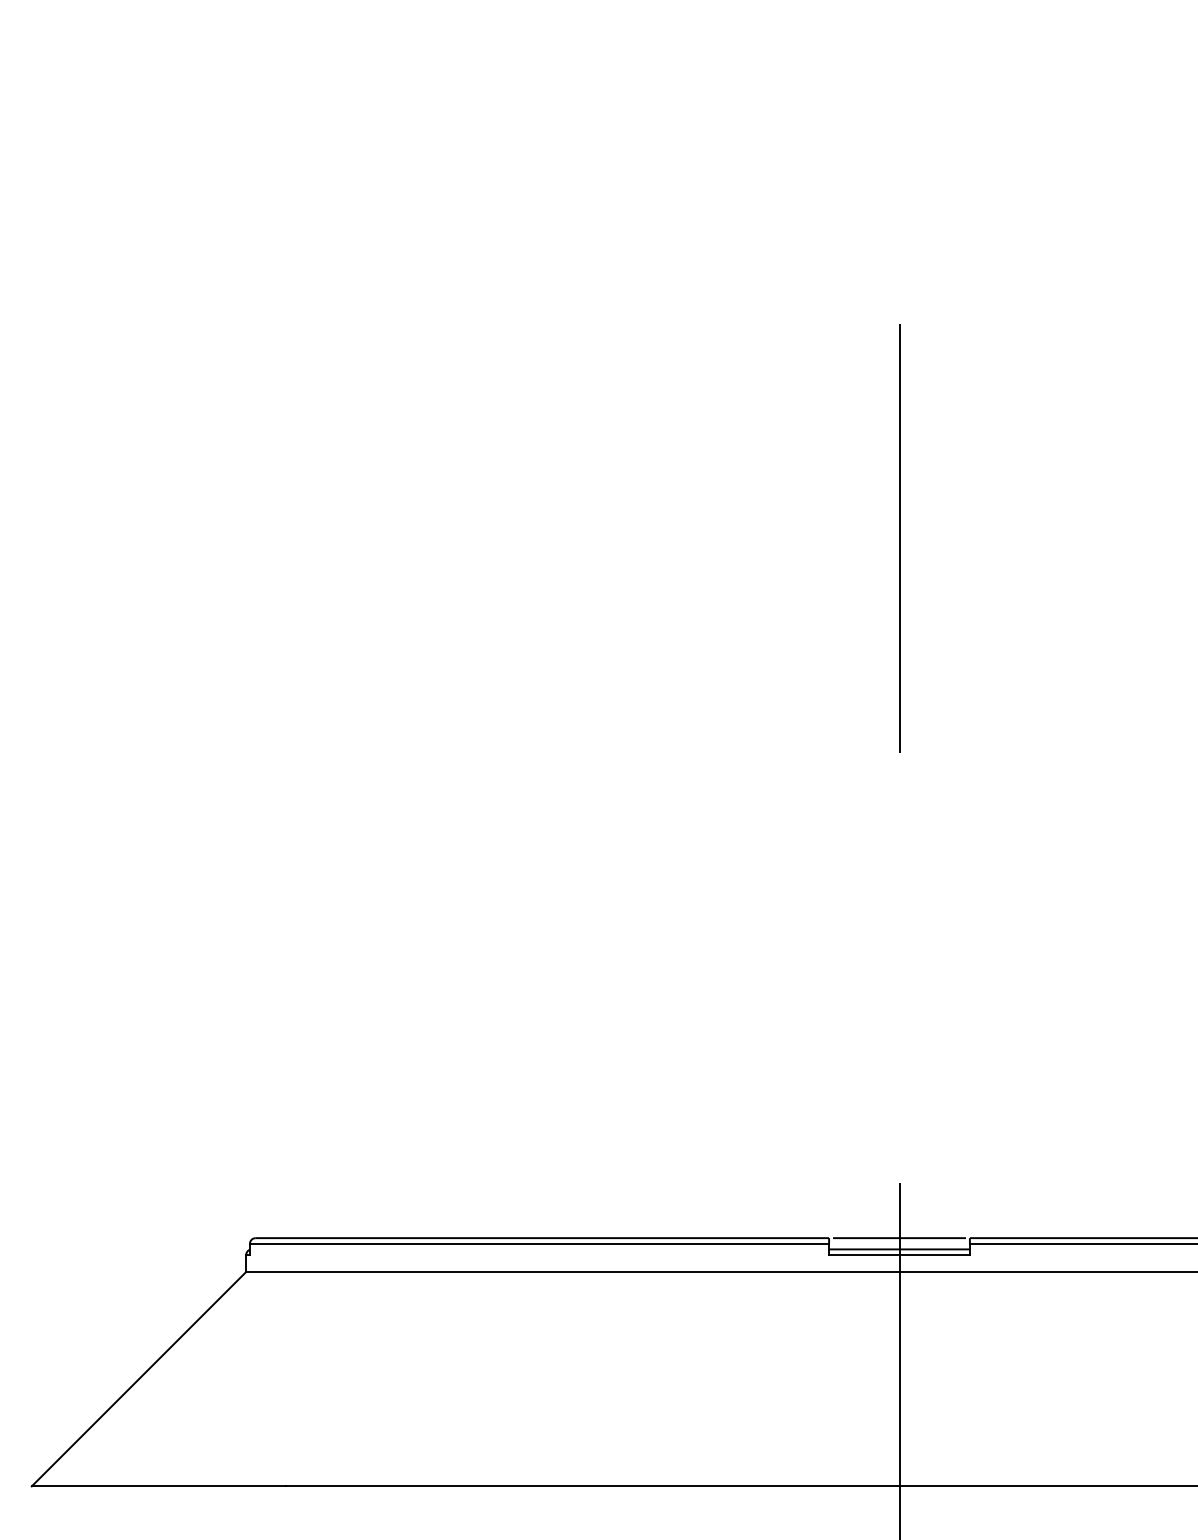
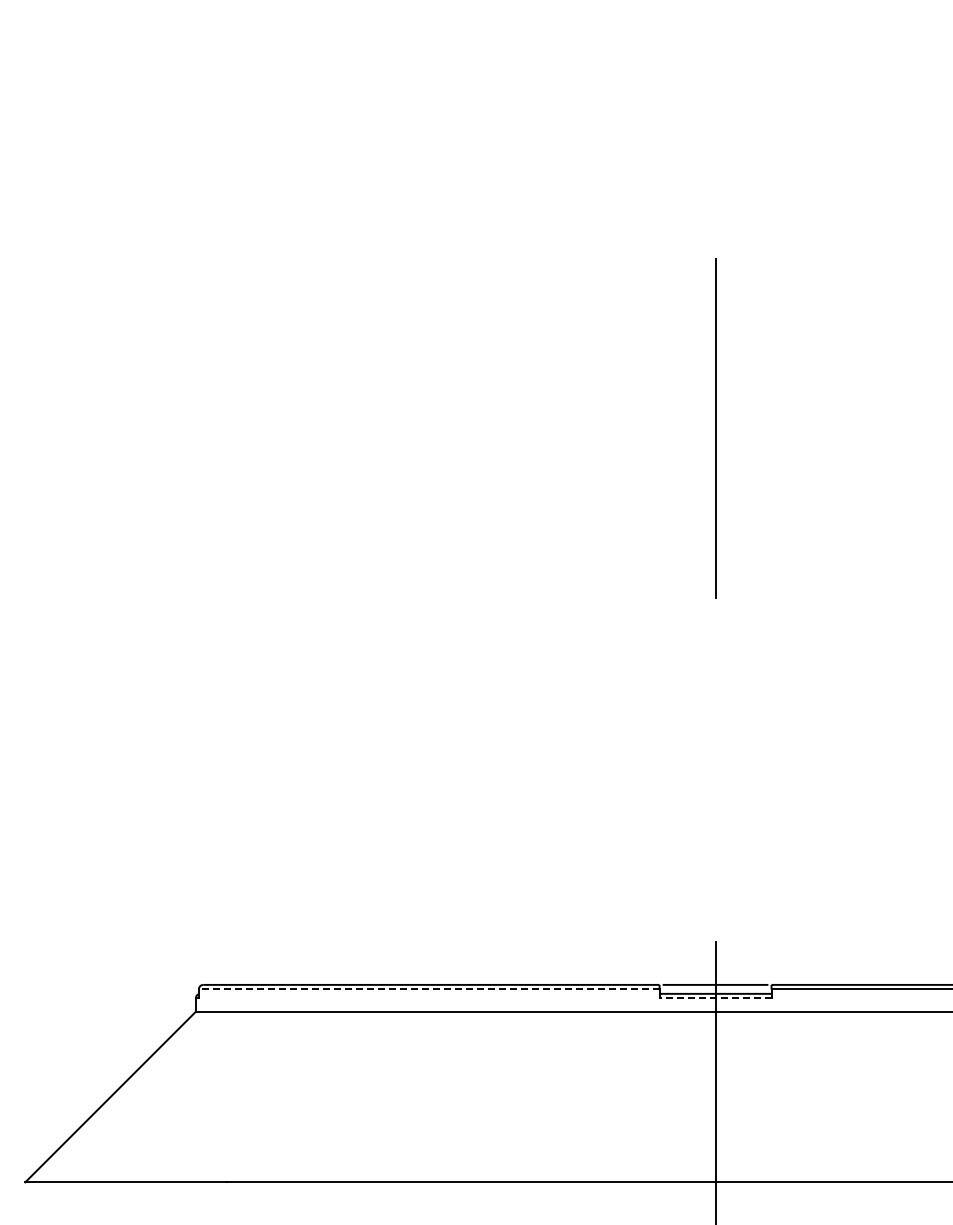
line: (538, 1243) -> (428, 989), solid -> dashed
line: (899, 1255) -> (715, 998), solid -> dashed

